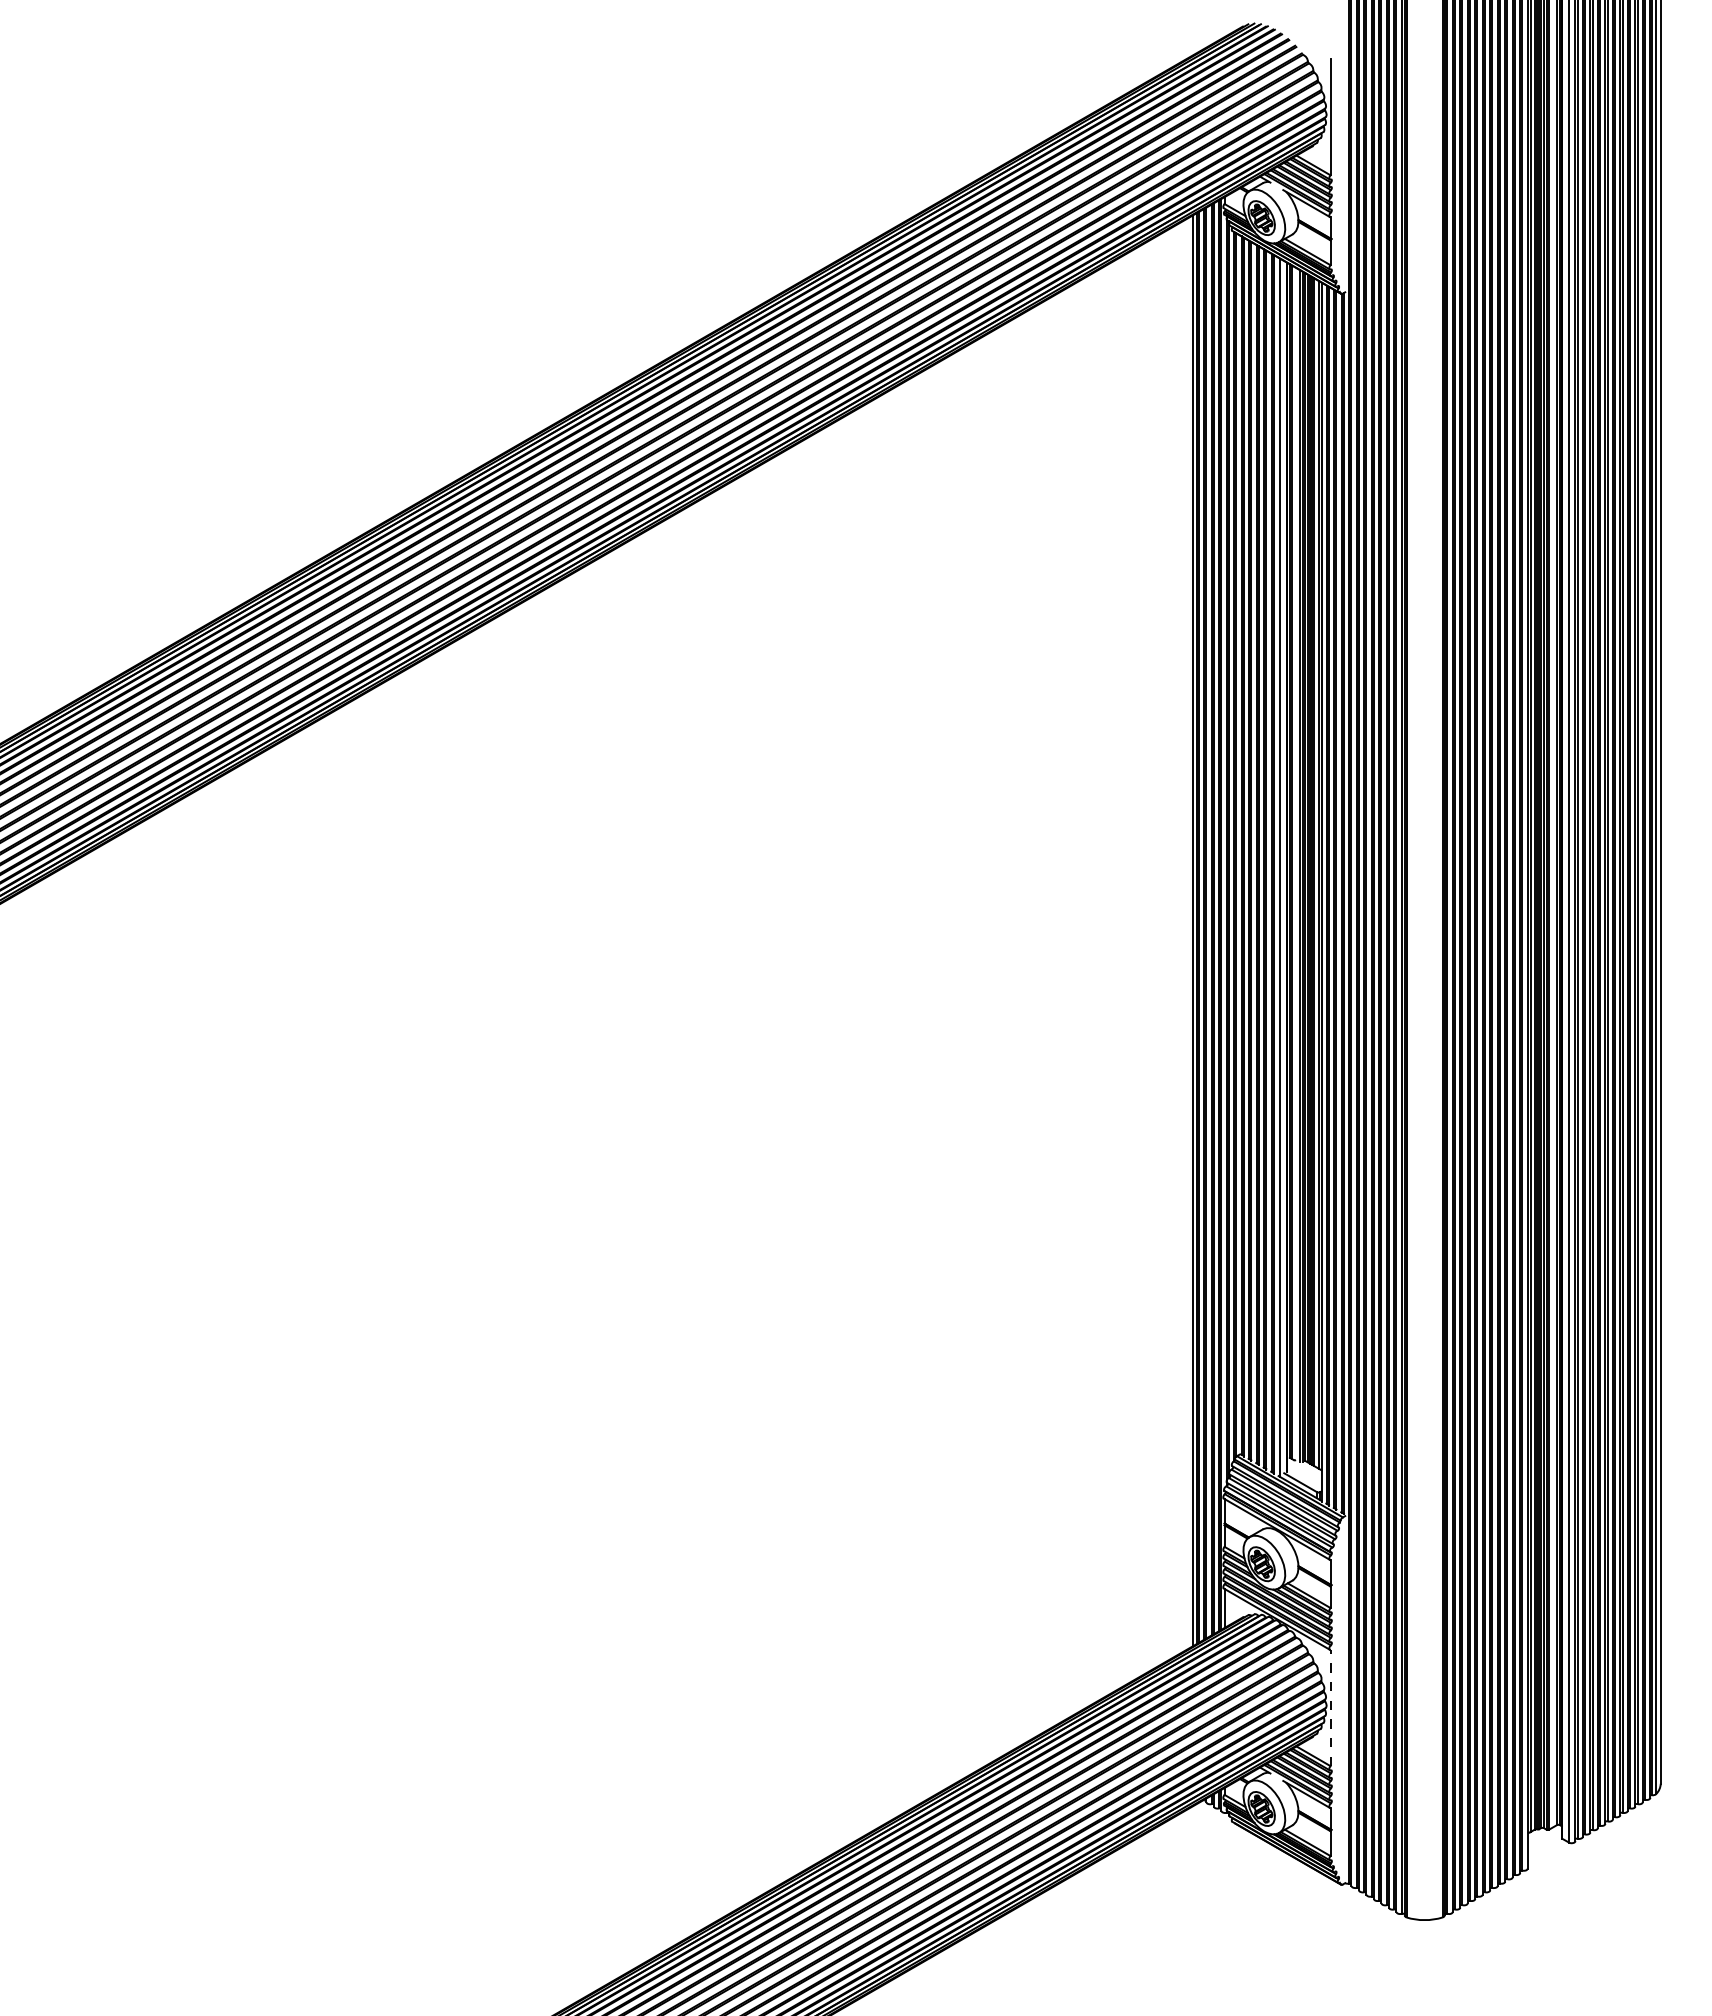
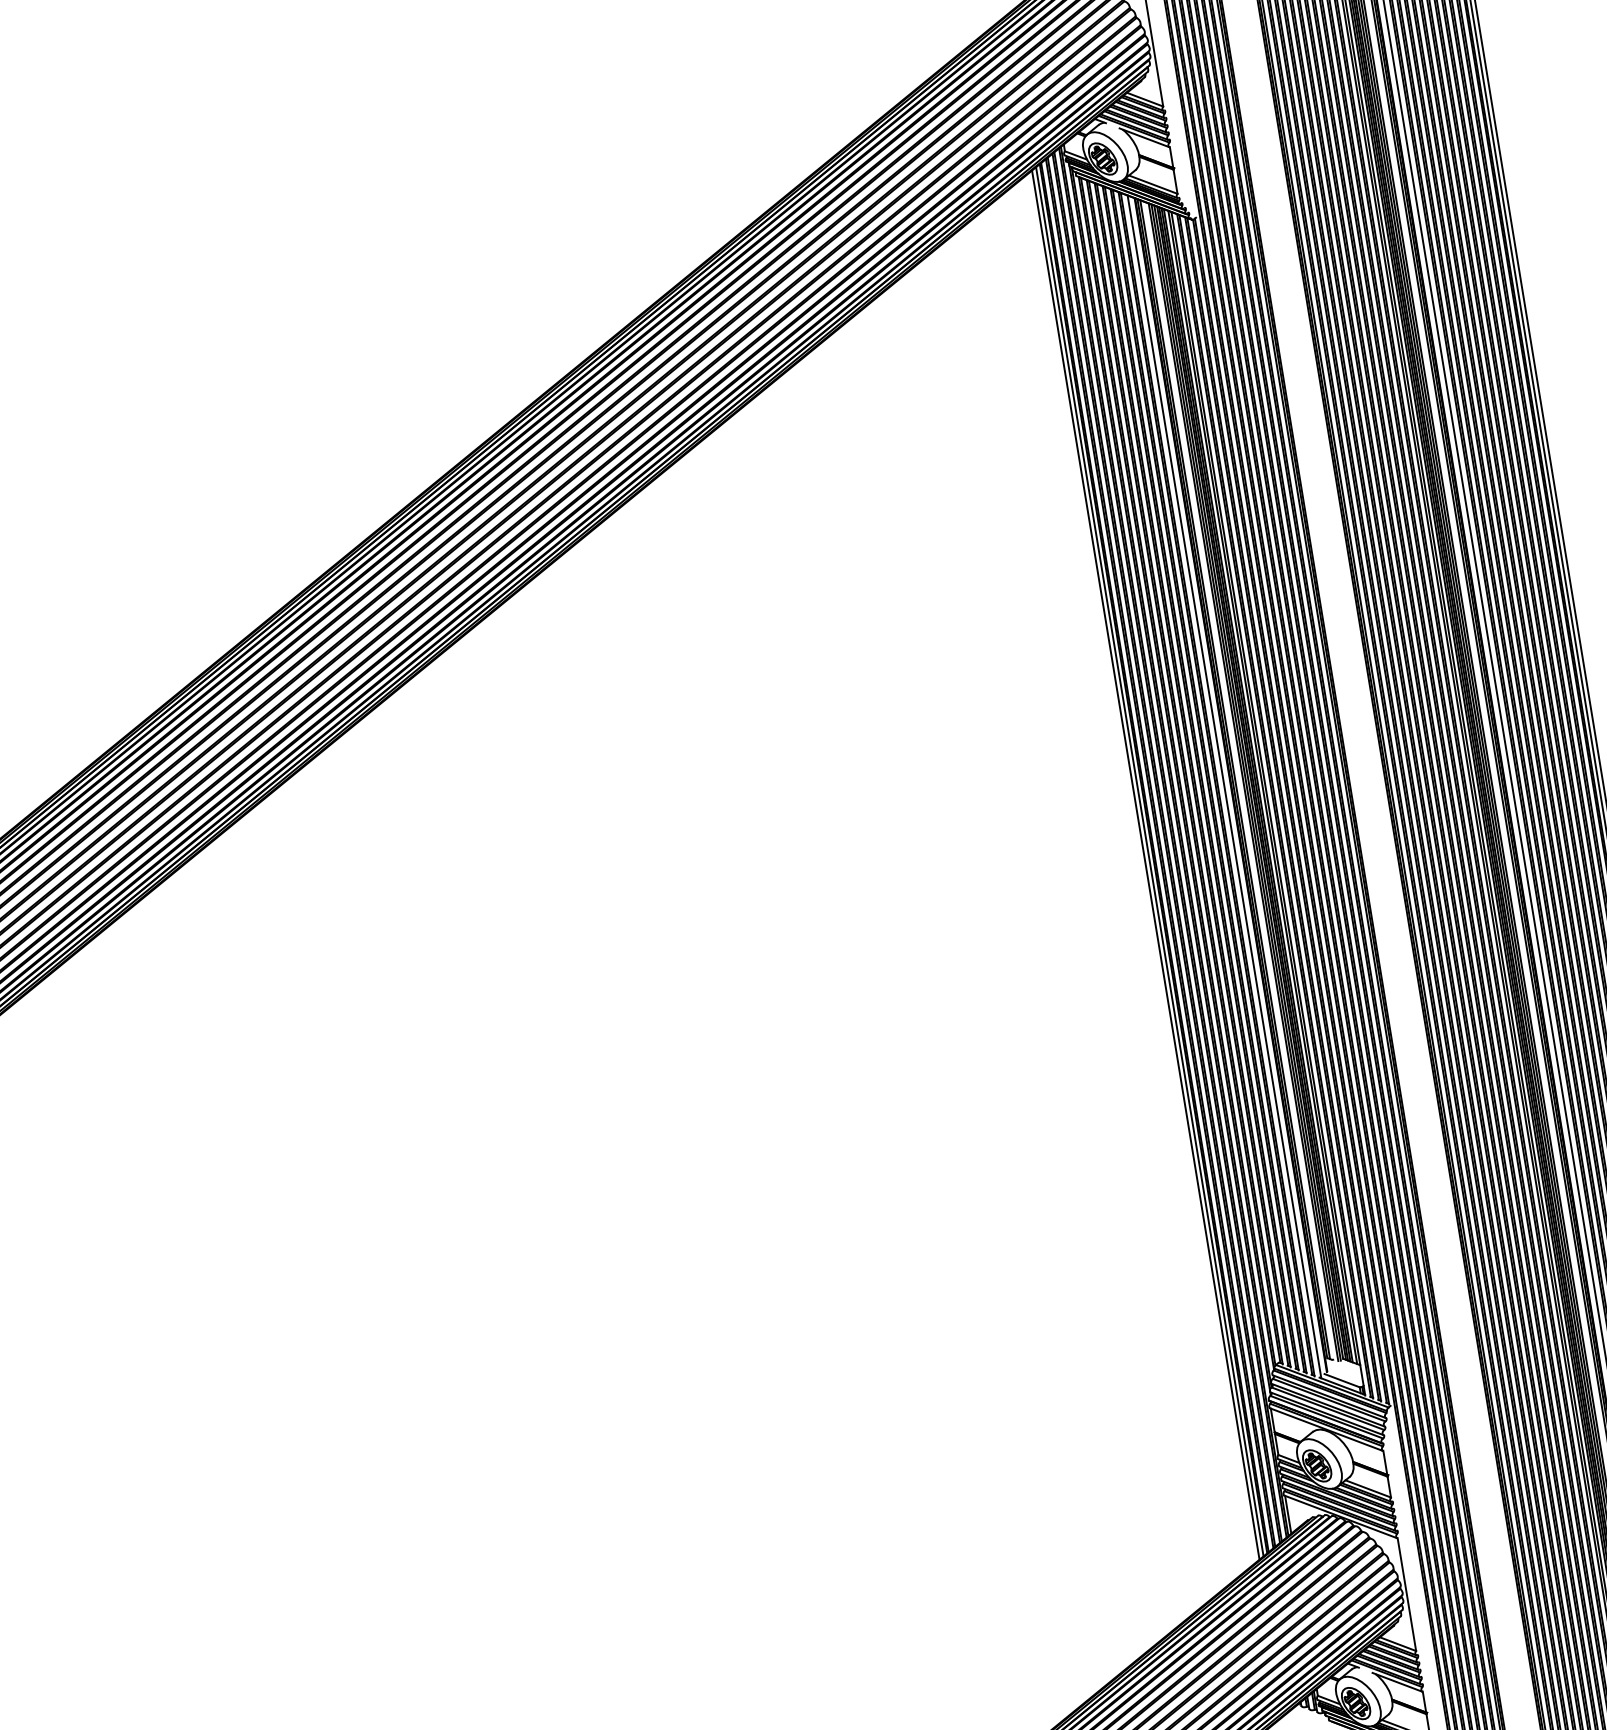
line: (1188, 933) -> (1145, 865), added
line: (1330, 1707) -> (1406, 1594), dashed -> solid

